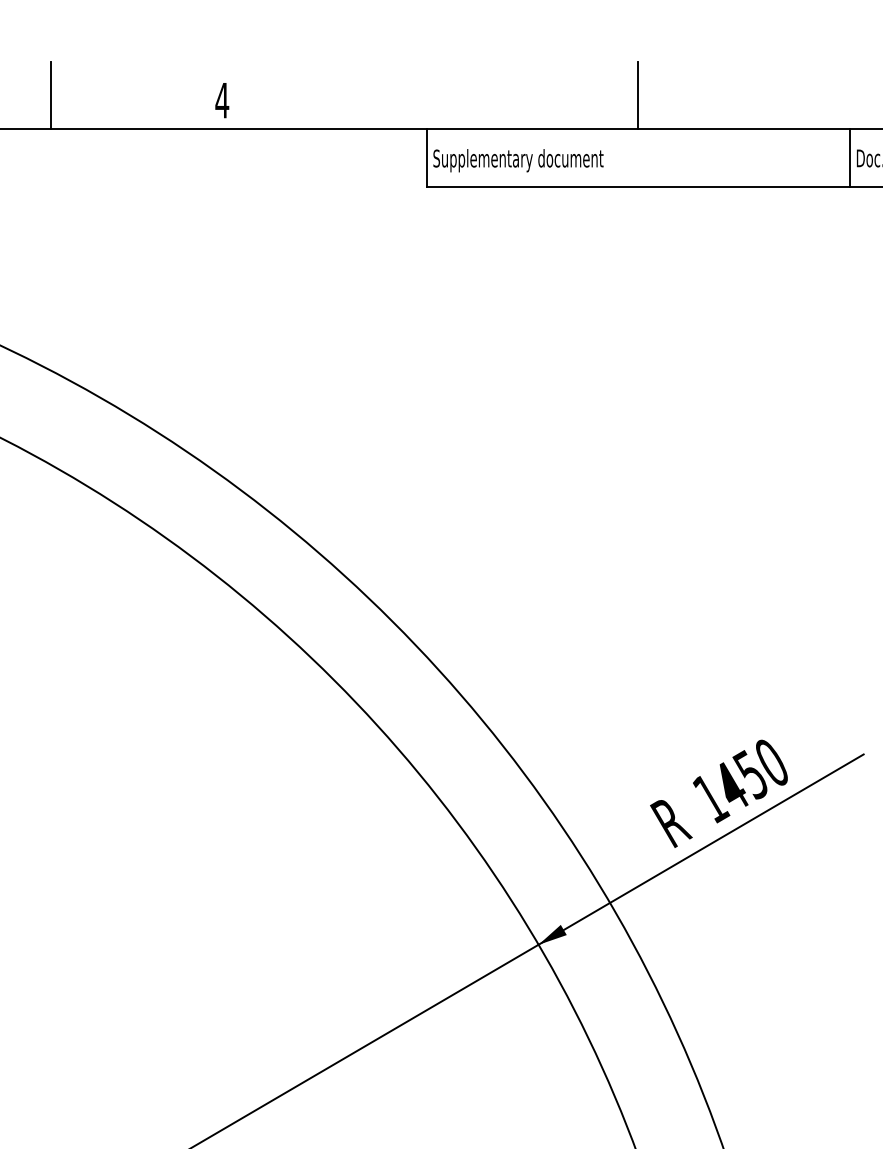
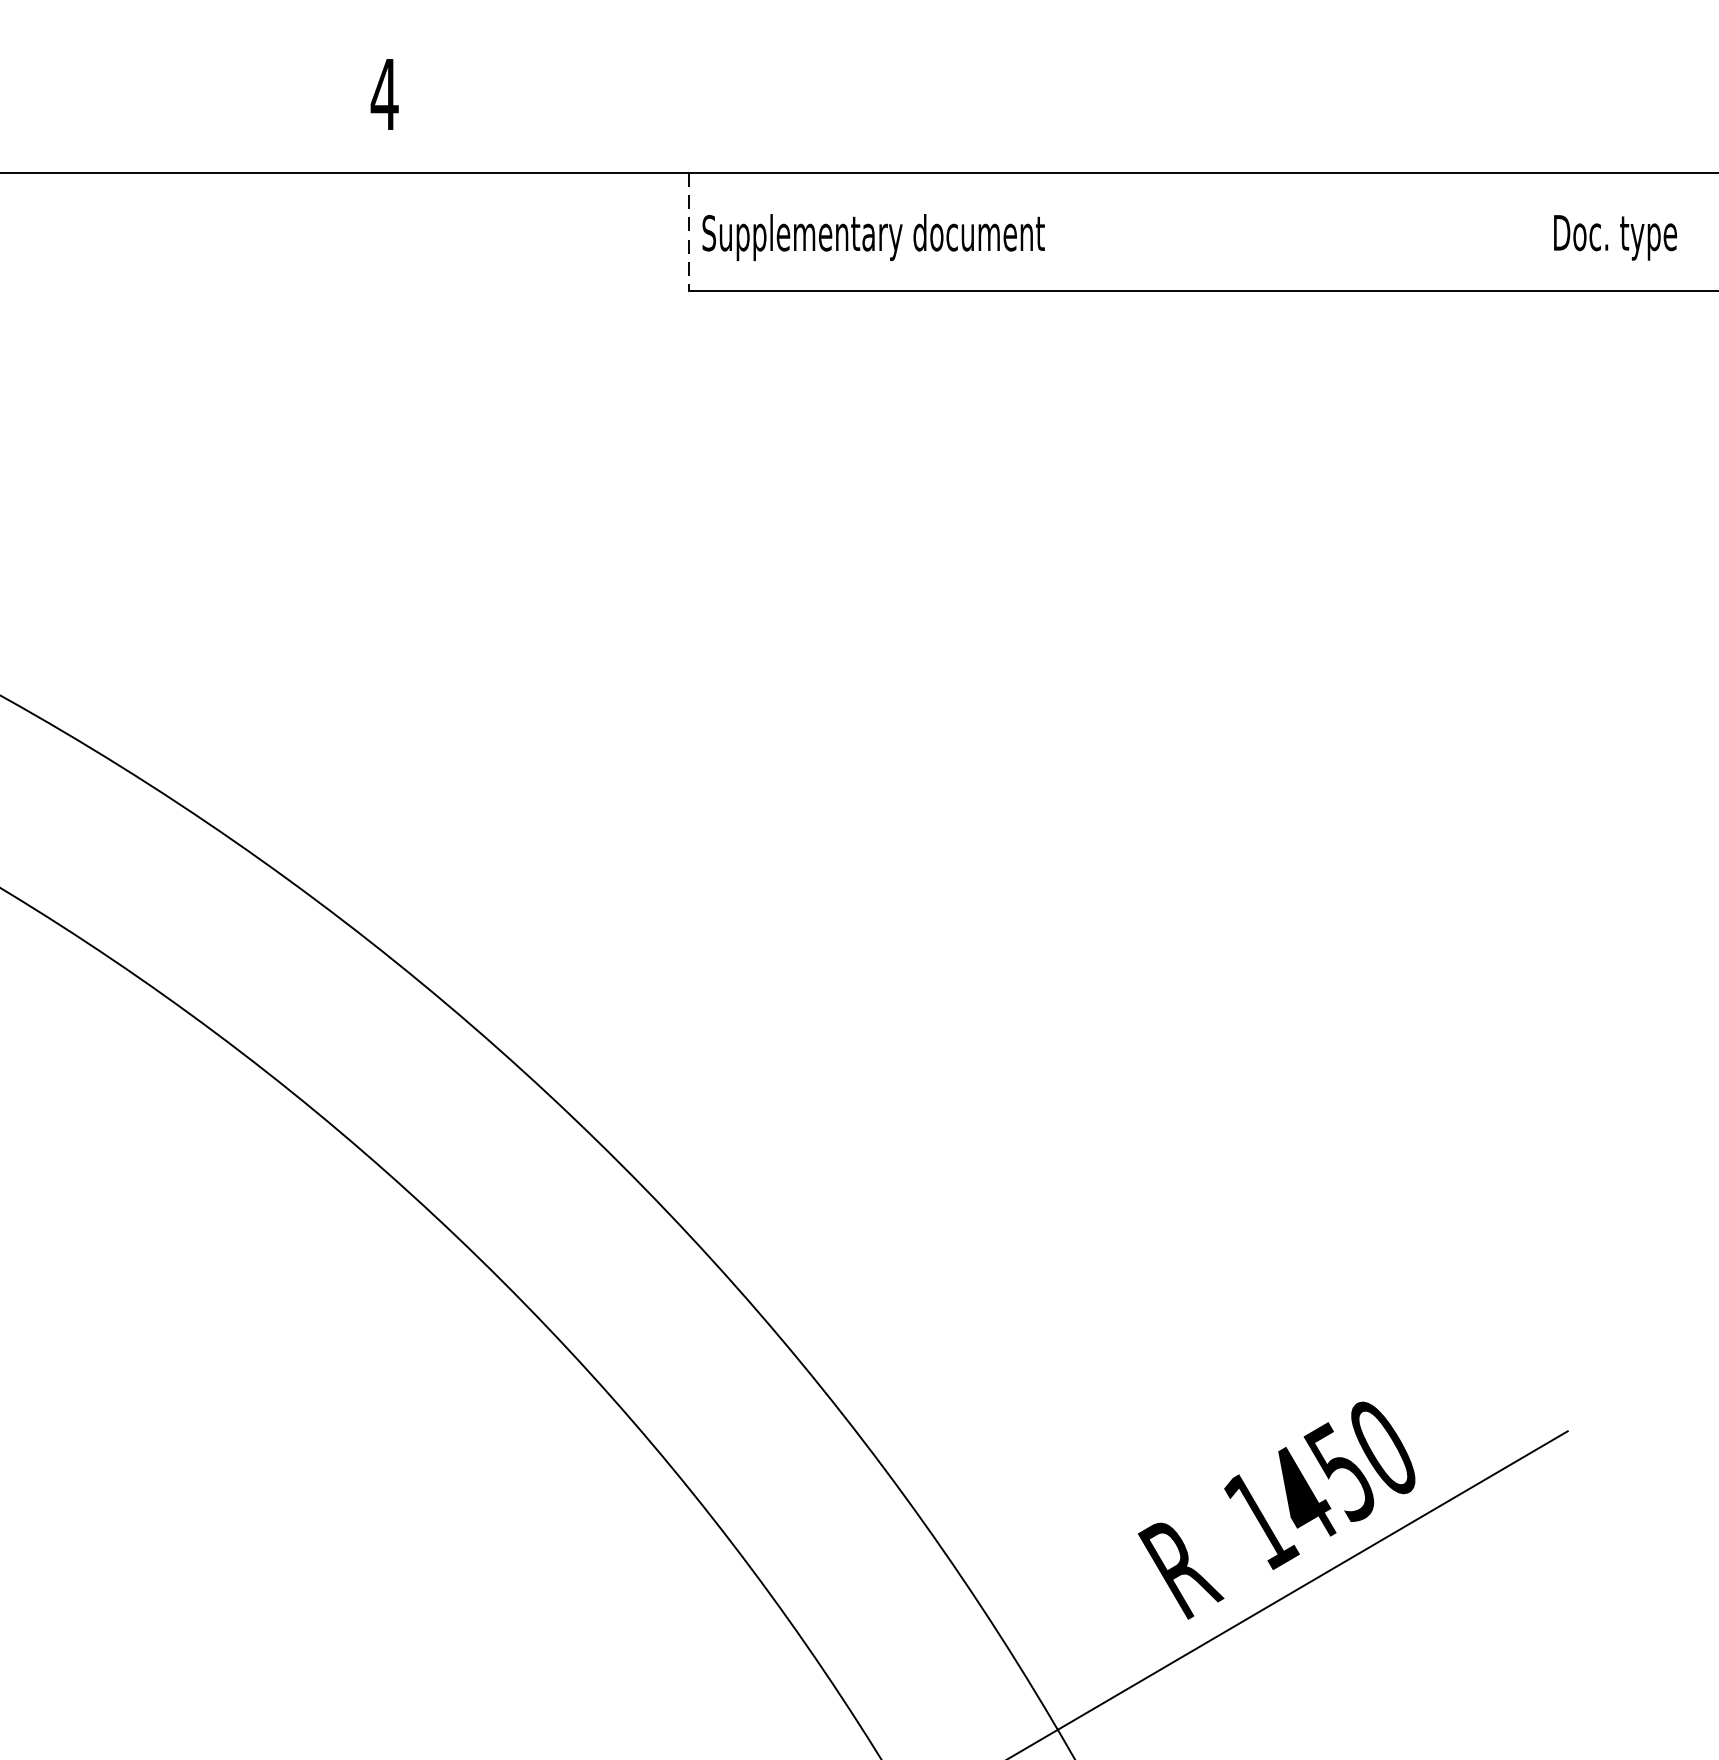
line: (638, 94) -> (1115, 104), removed
text: (222, 100) -> (385, 94), moved
line: (849, 157) -> (1539, 231), removed
line: (426, 158) -> (688, 233), solid -> dashed

